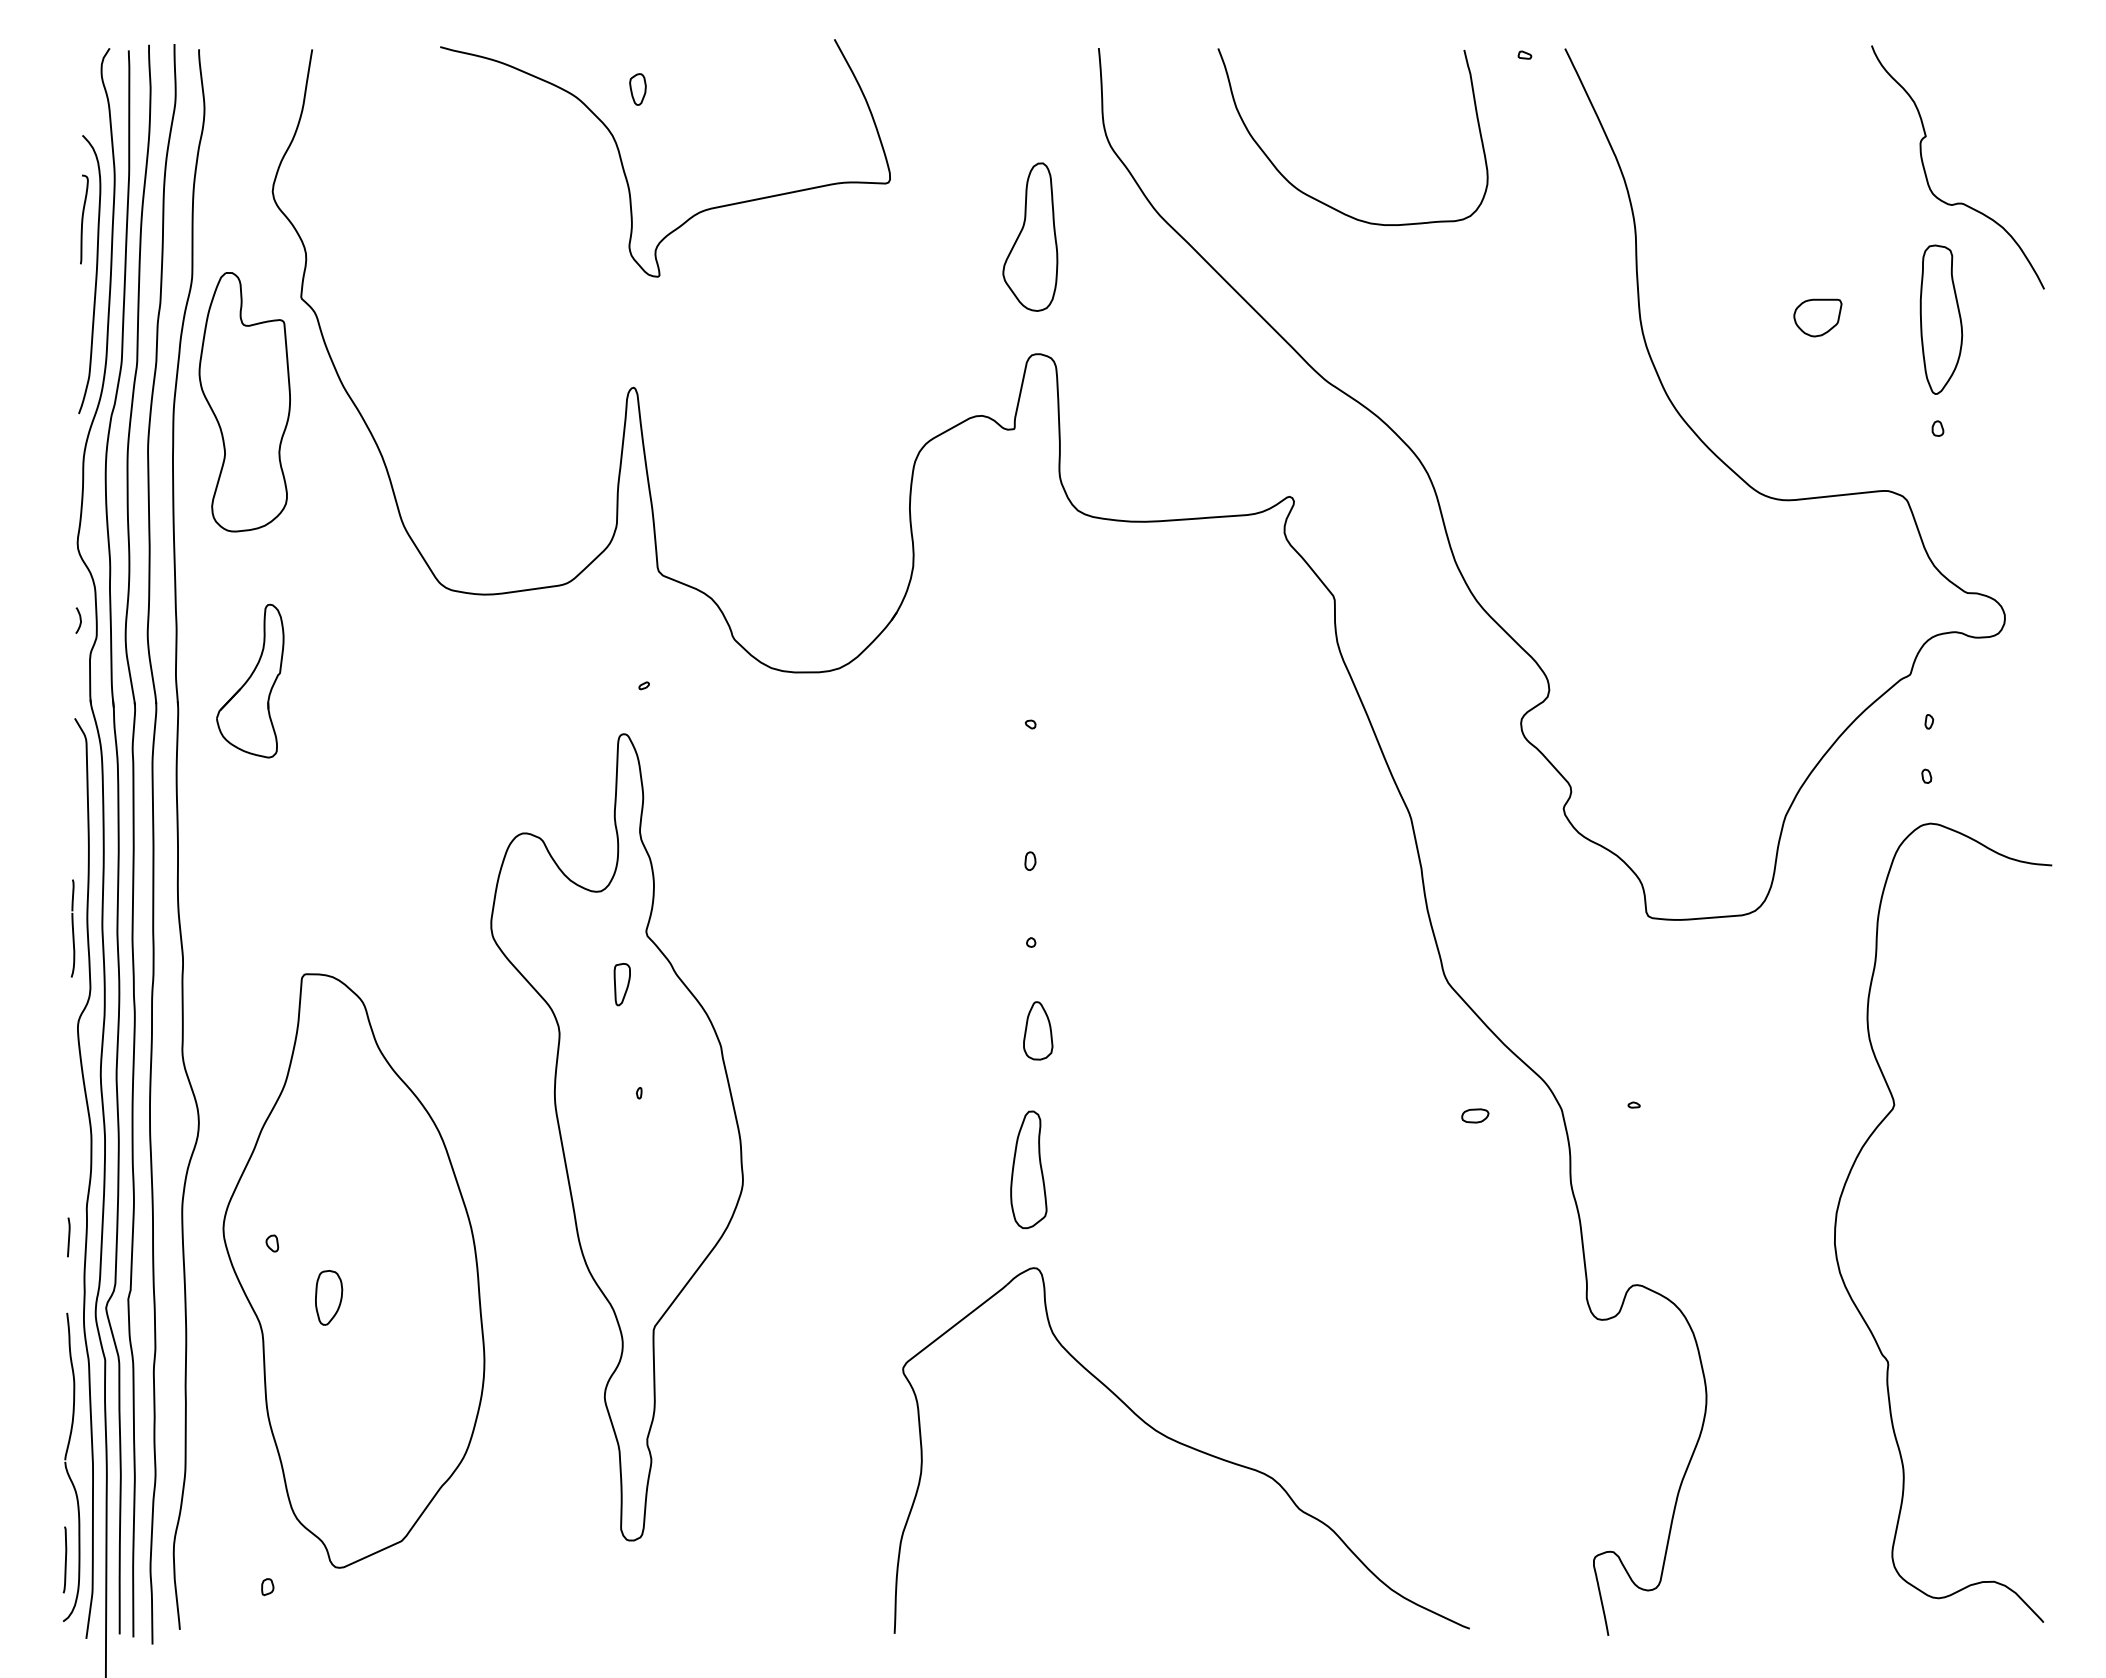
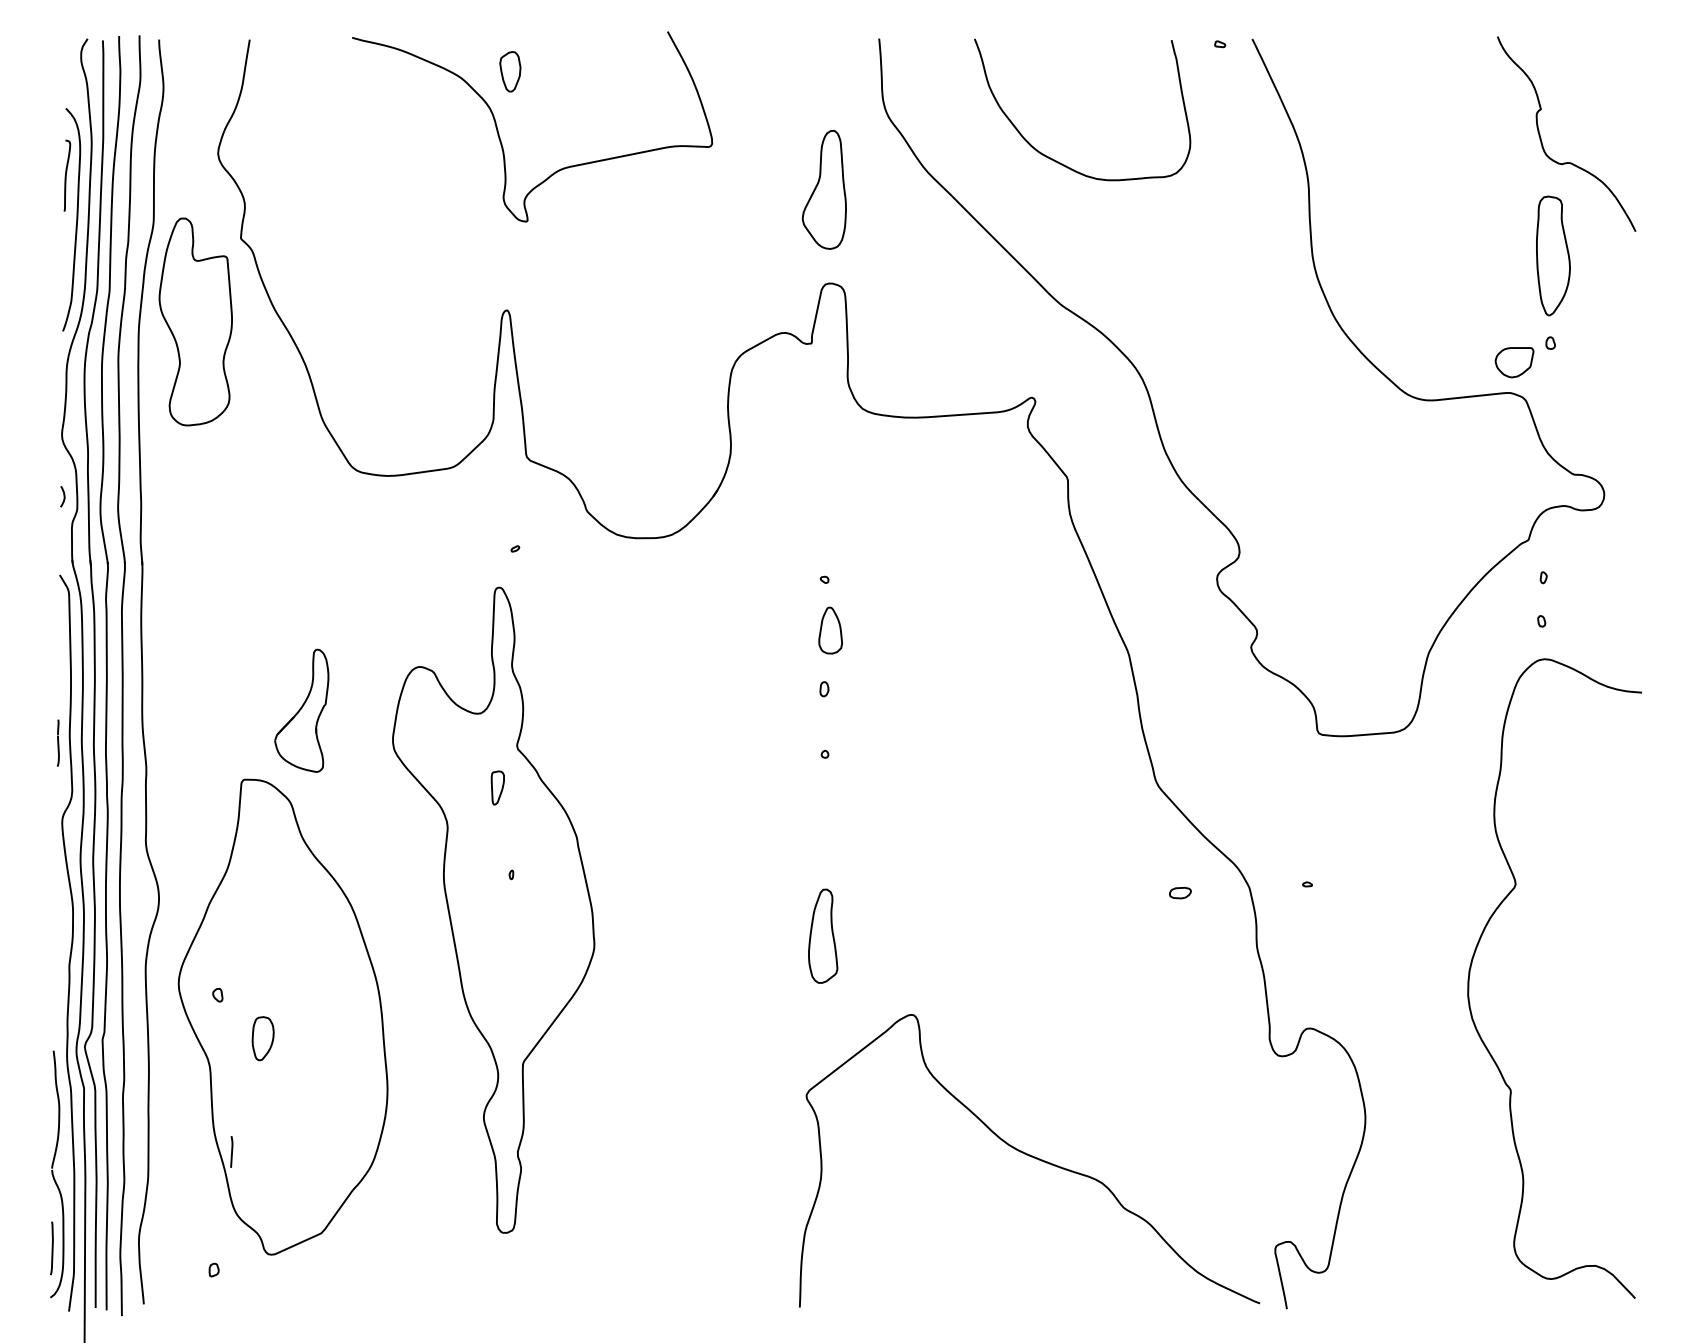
part: (637, 89) -> (510, 71), size x1.6
part: (1817, 317) -> (1514, 362), moved
part: (250, 680) -> (301, 710), moved
part: (72, 928) -> (57, 743), size x0.6
part: (1038, 1030) -> (830, 630), moved
curve: (68, 1237) -> (231, 1152), moved
part: (1181, 1450) -> (1029, 1160), moved

